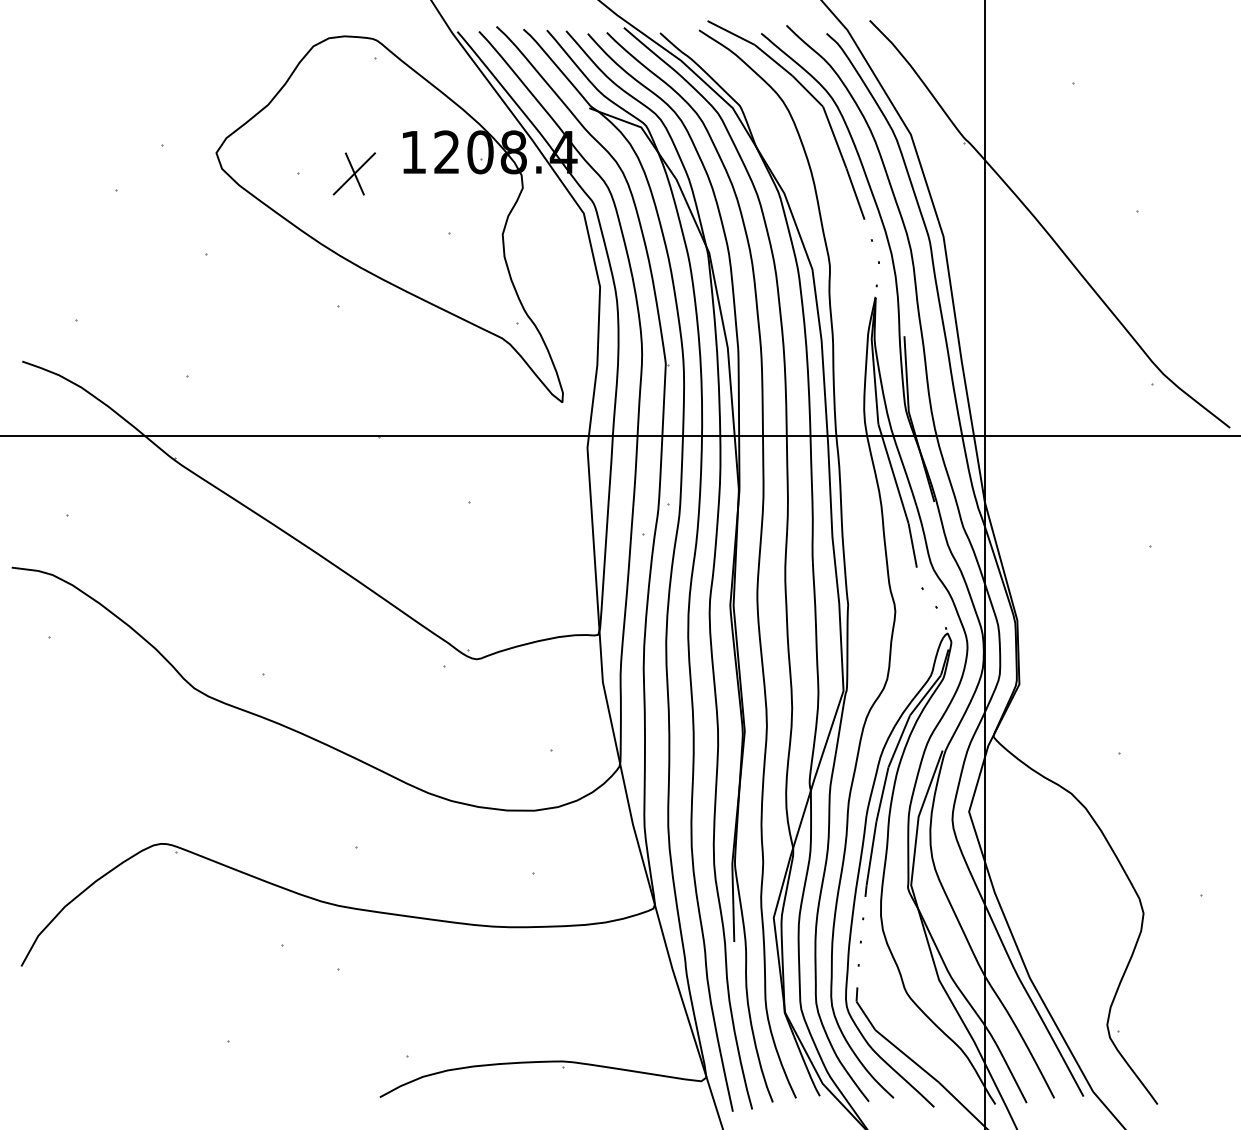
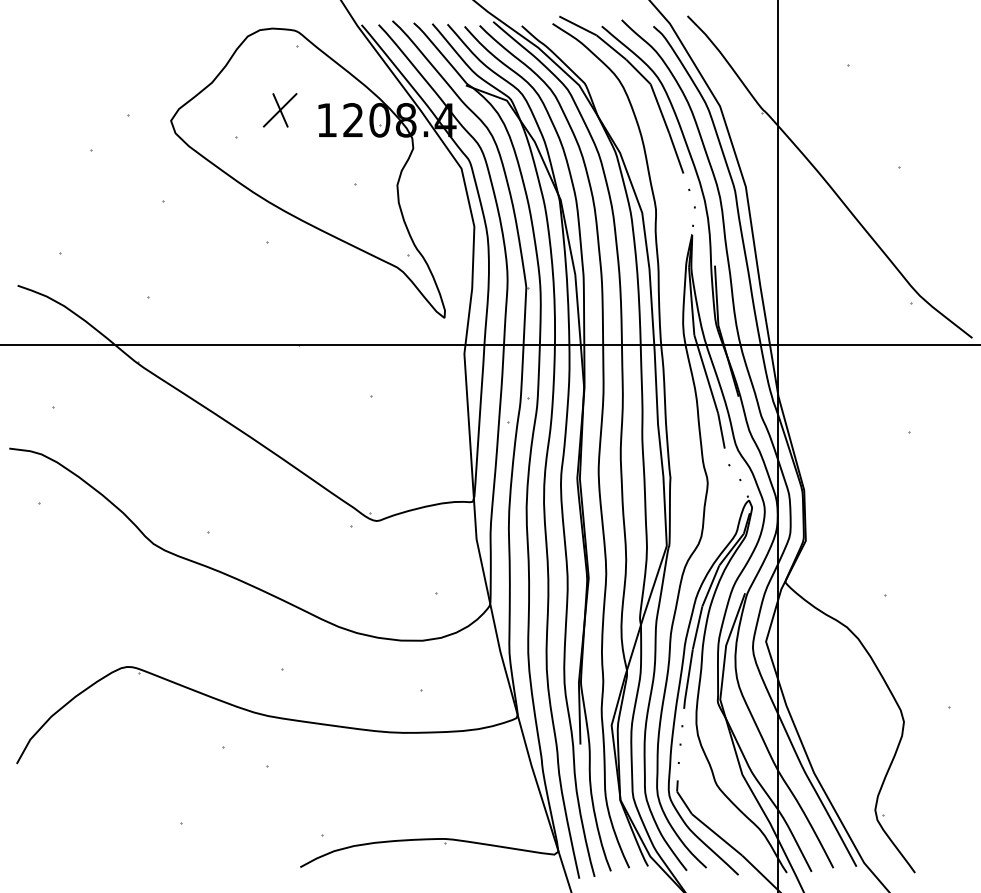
part: (353, 174) -> (279, 110), moved

